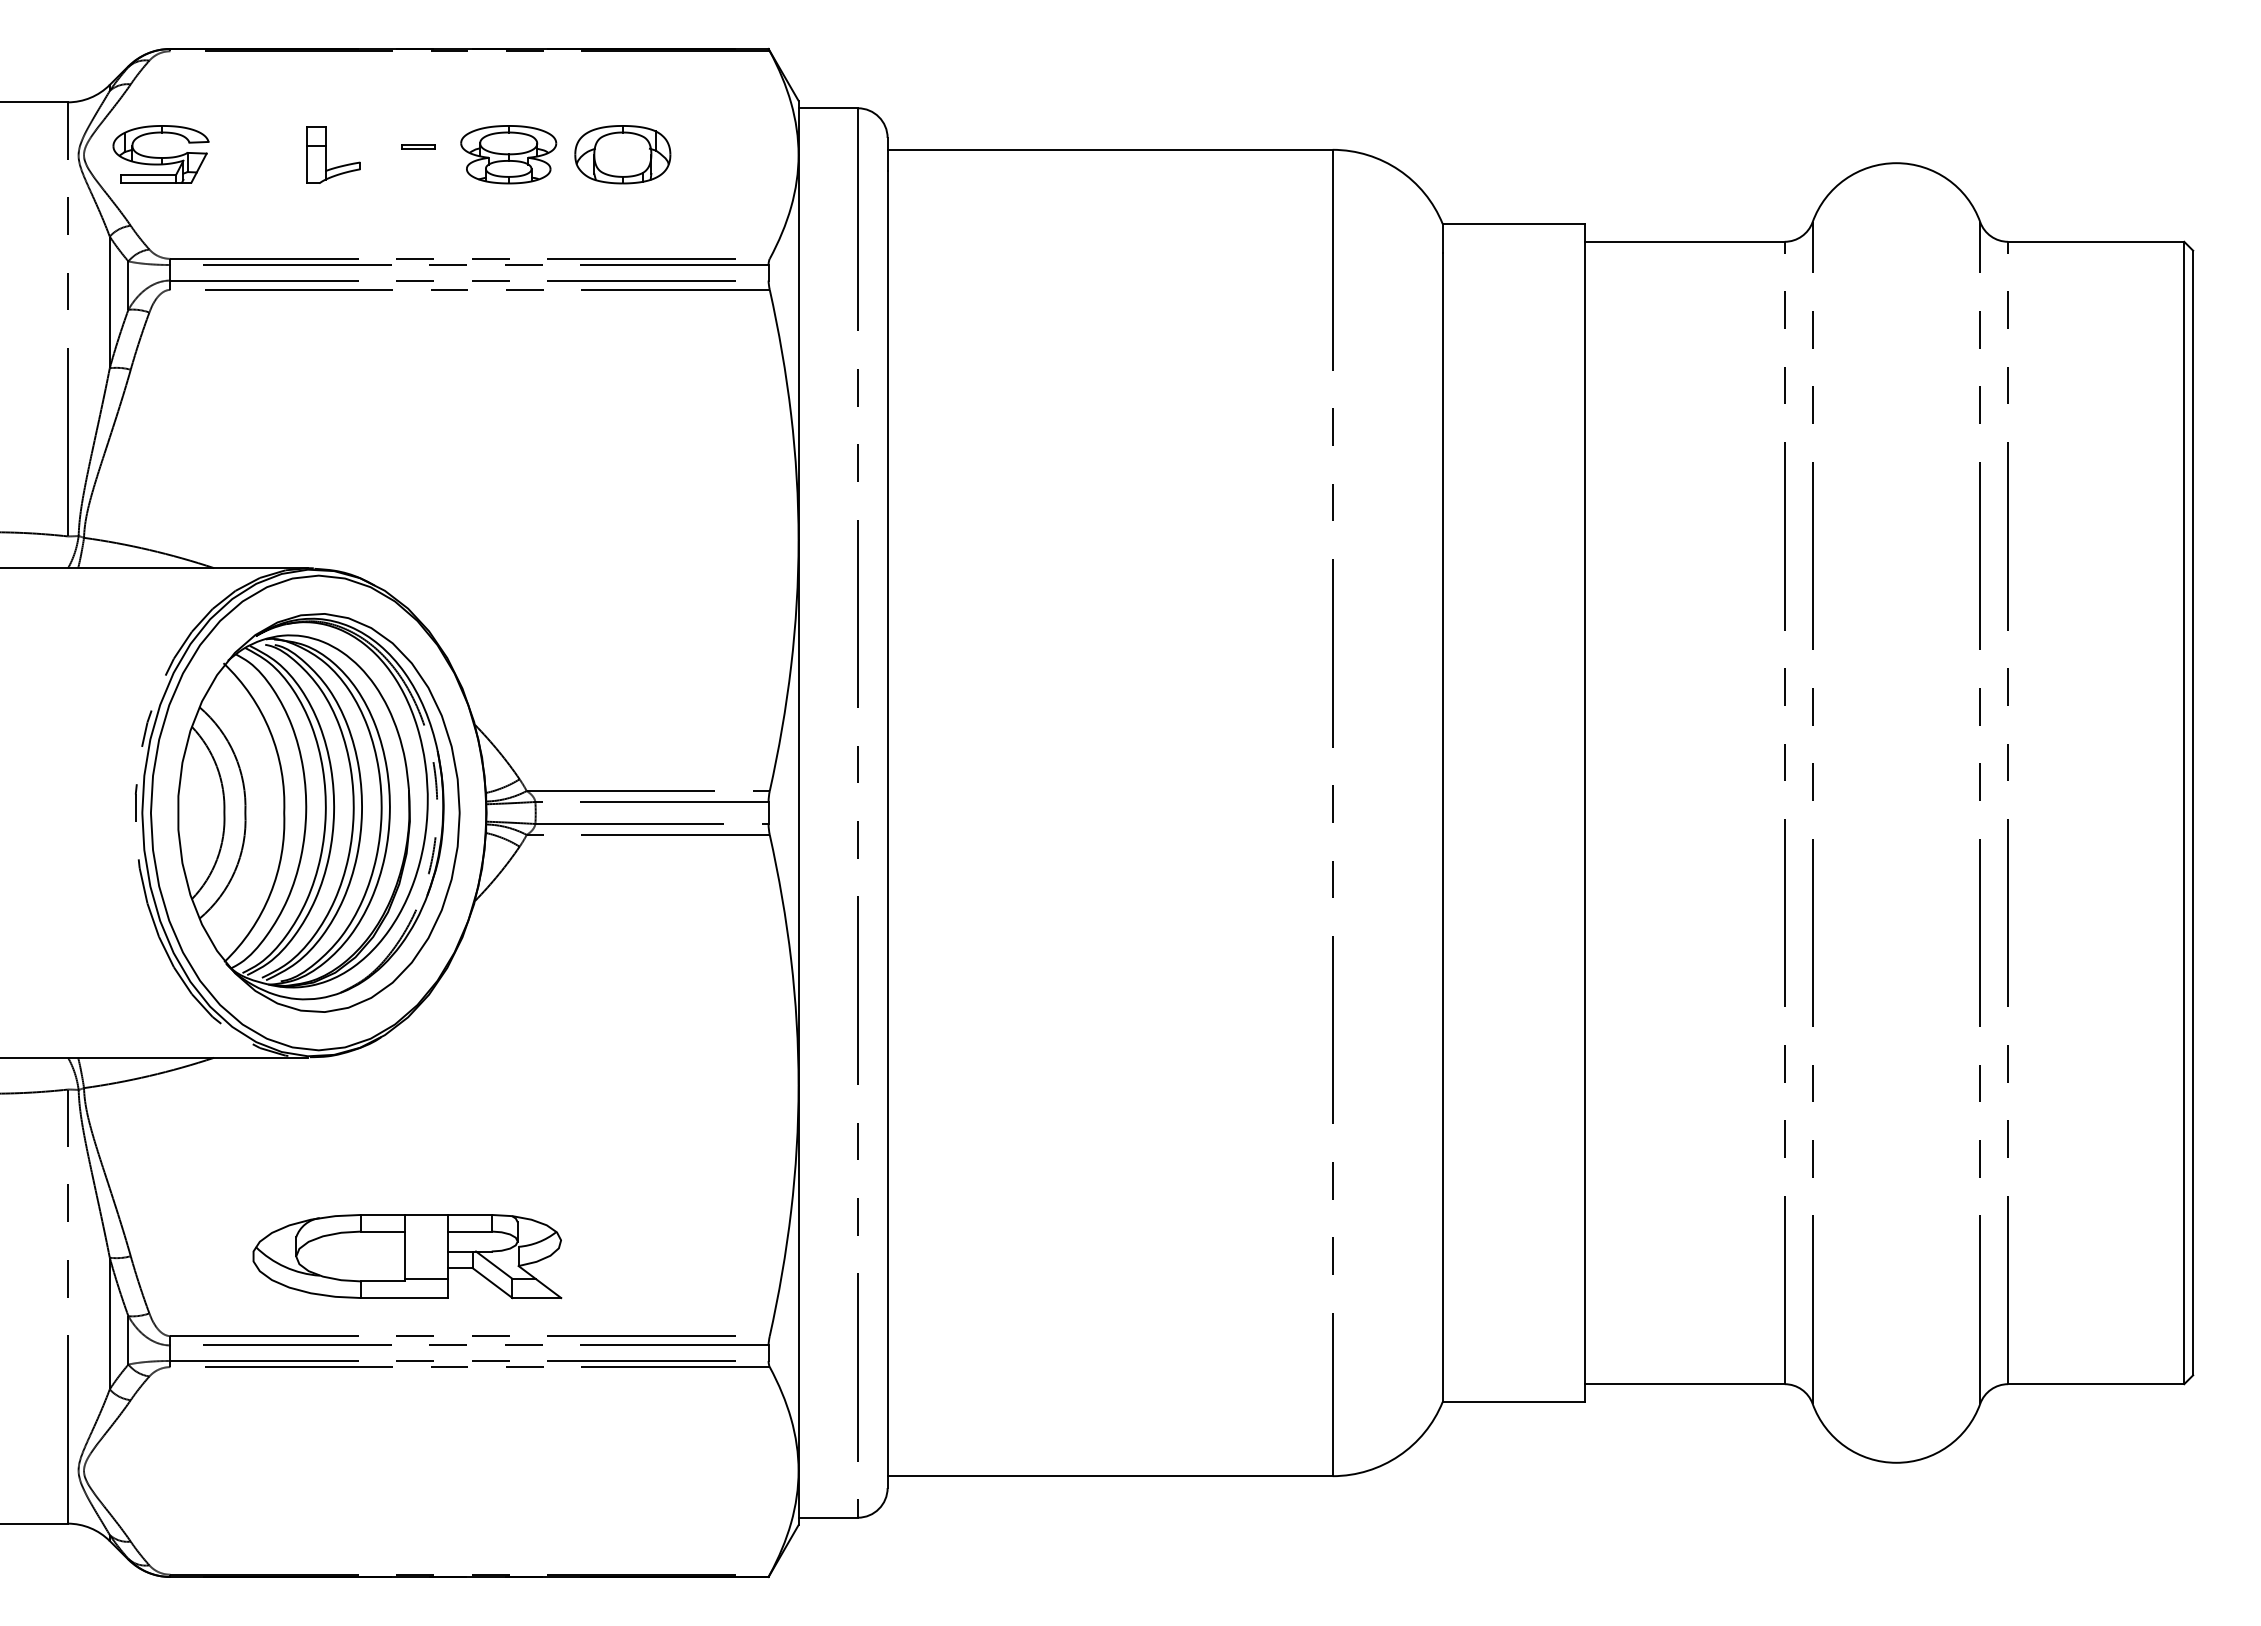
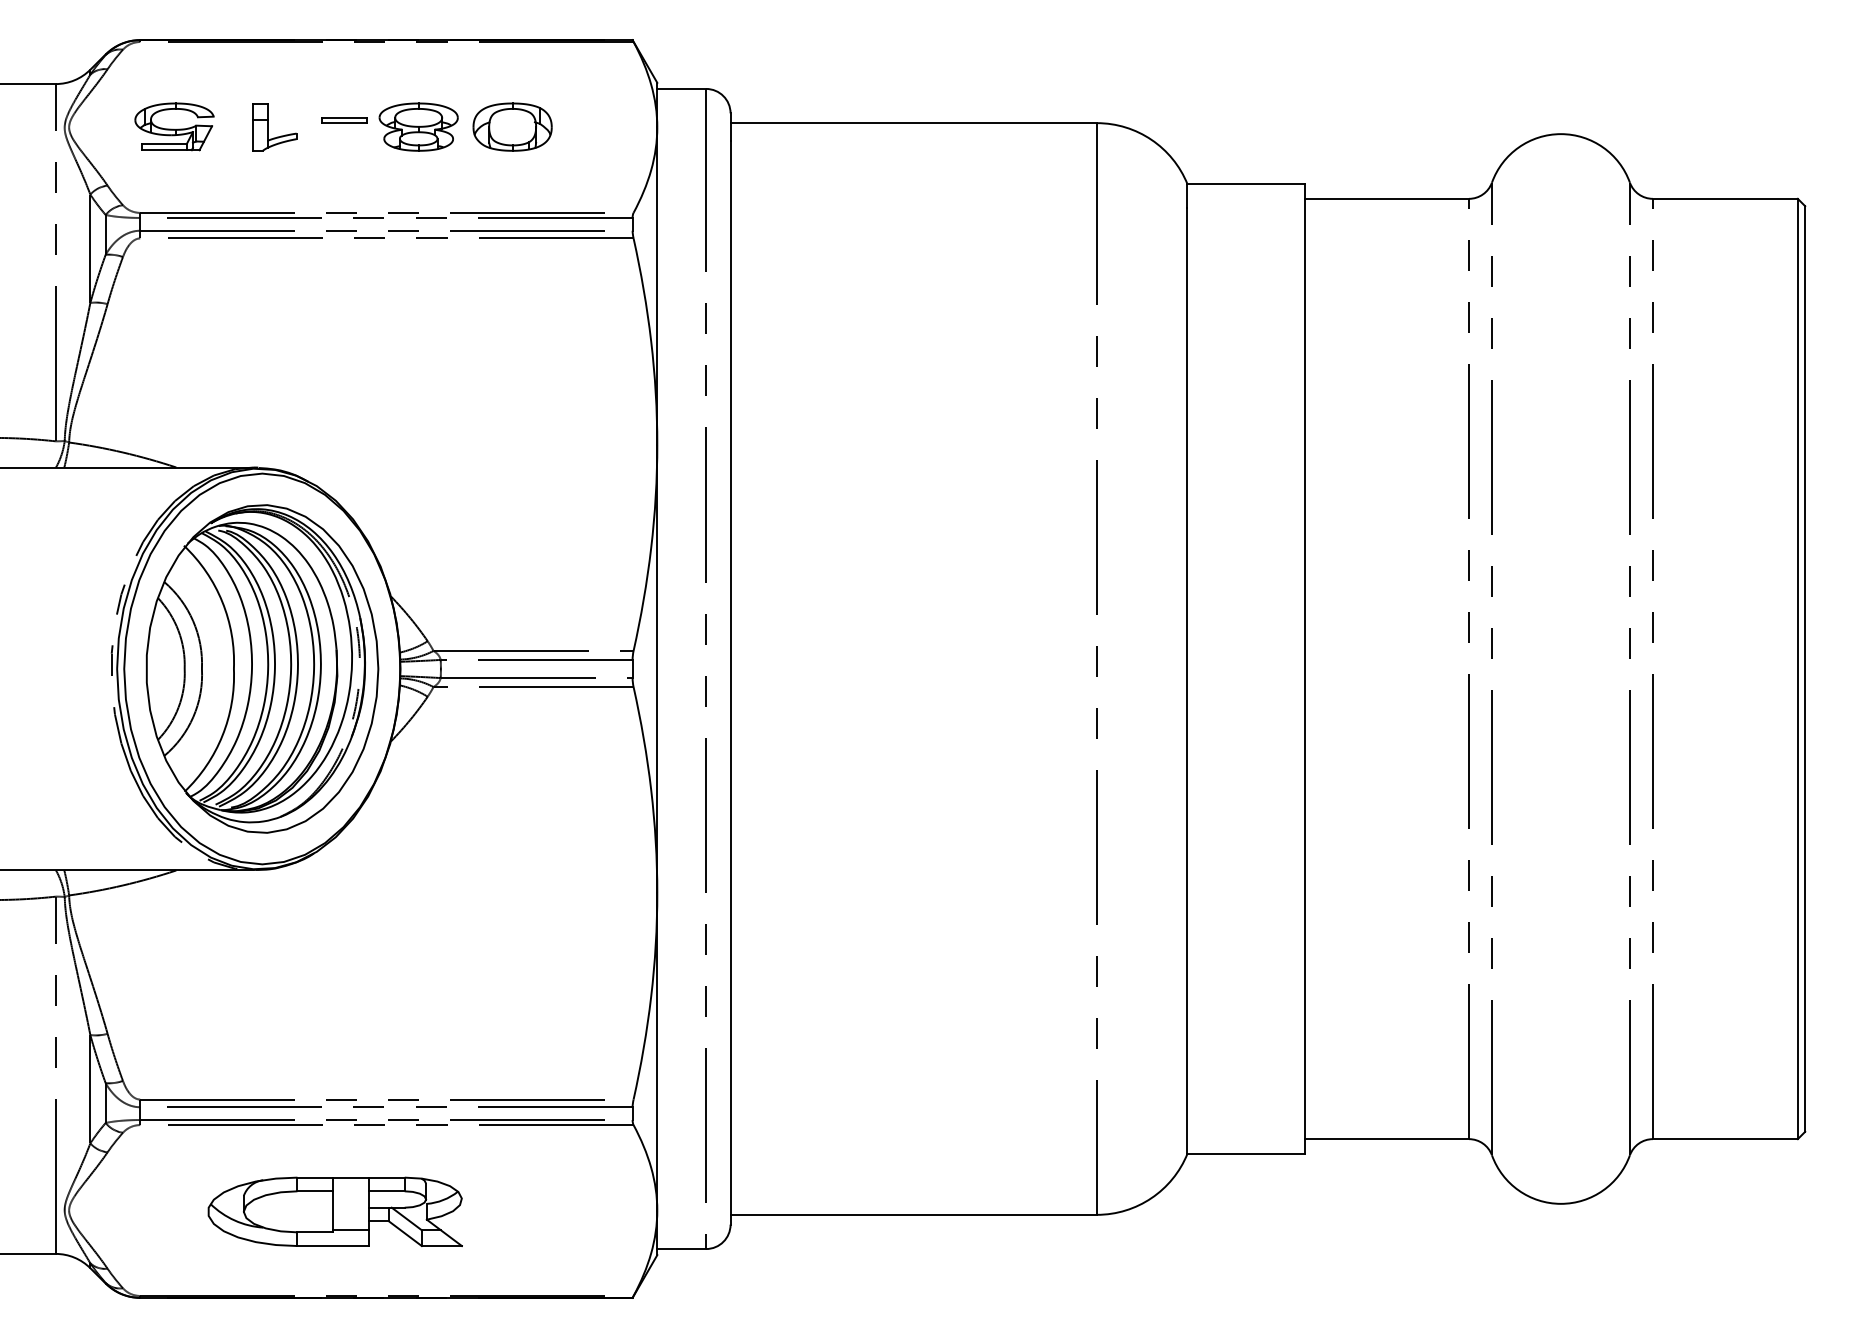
part: (418, 146) -> (344, 120), size x1.67
part: (160, 154) -> (174, 126), moved
part: (407, 1256) -> (335, 1211), moved

